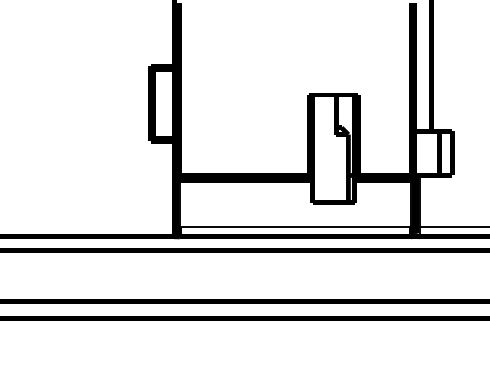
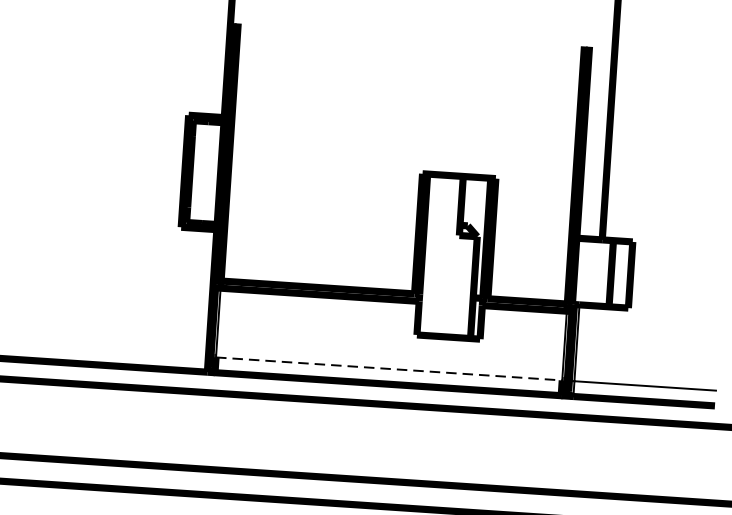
line: (295, 226) -> (389, 368), solid -> dashed

